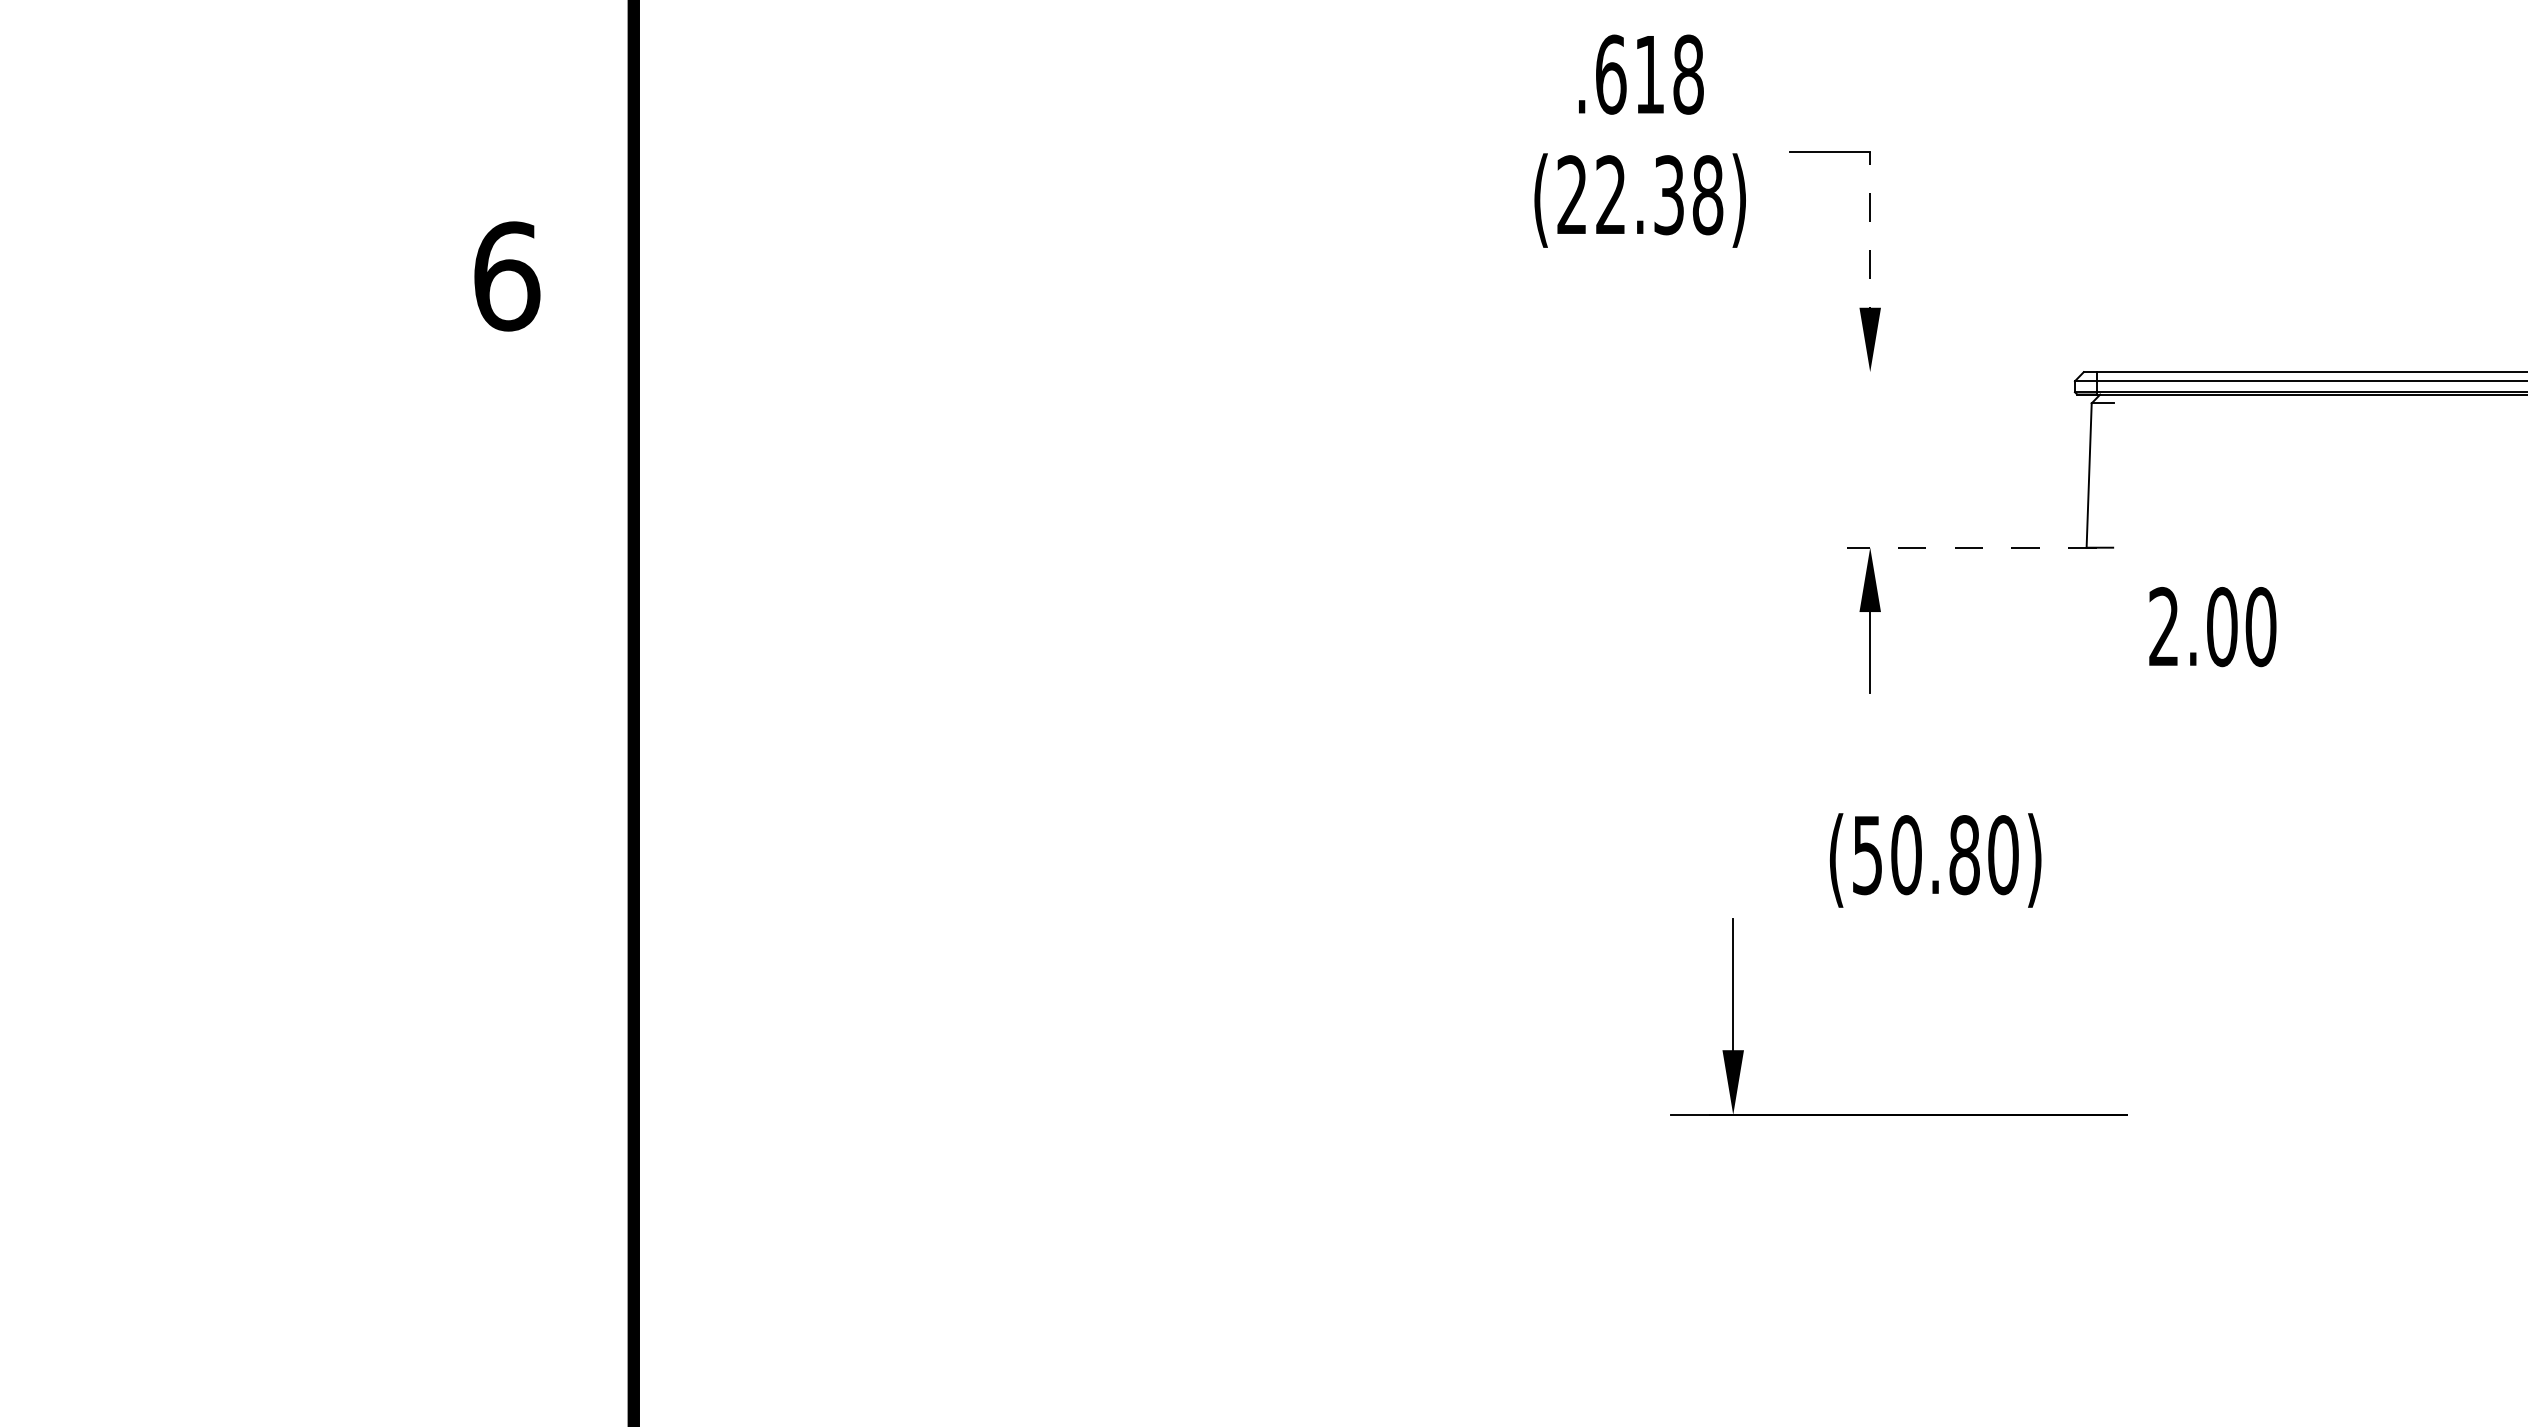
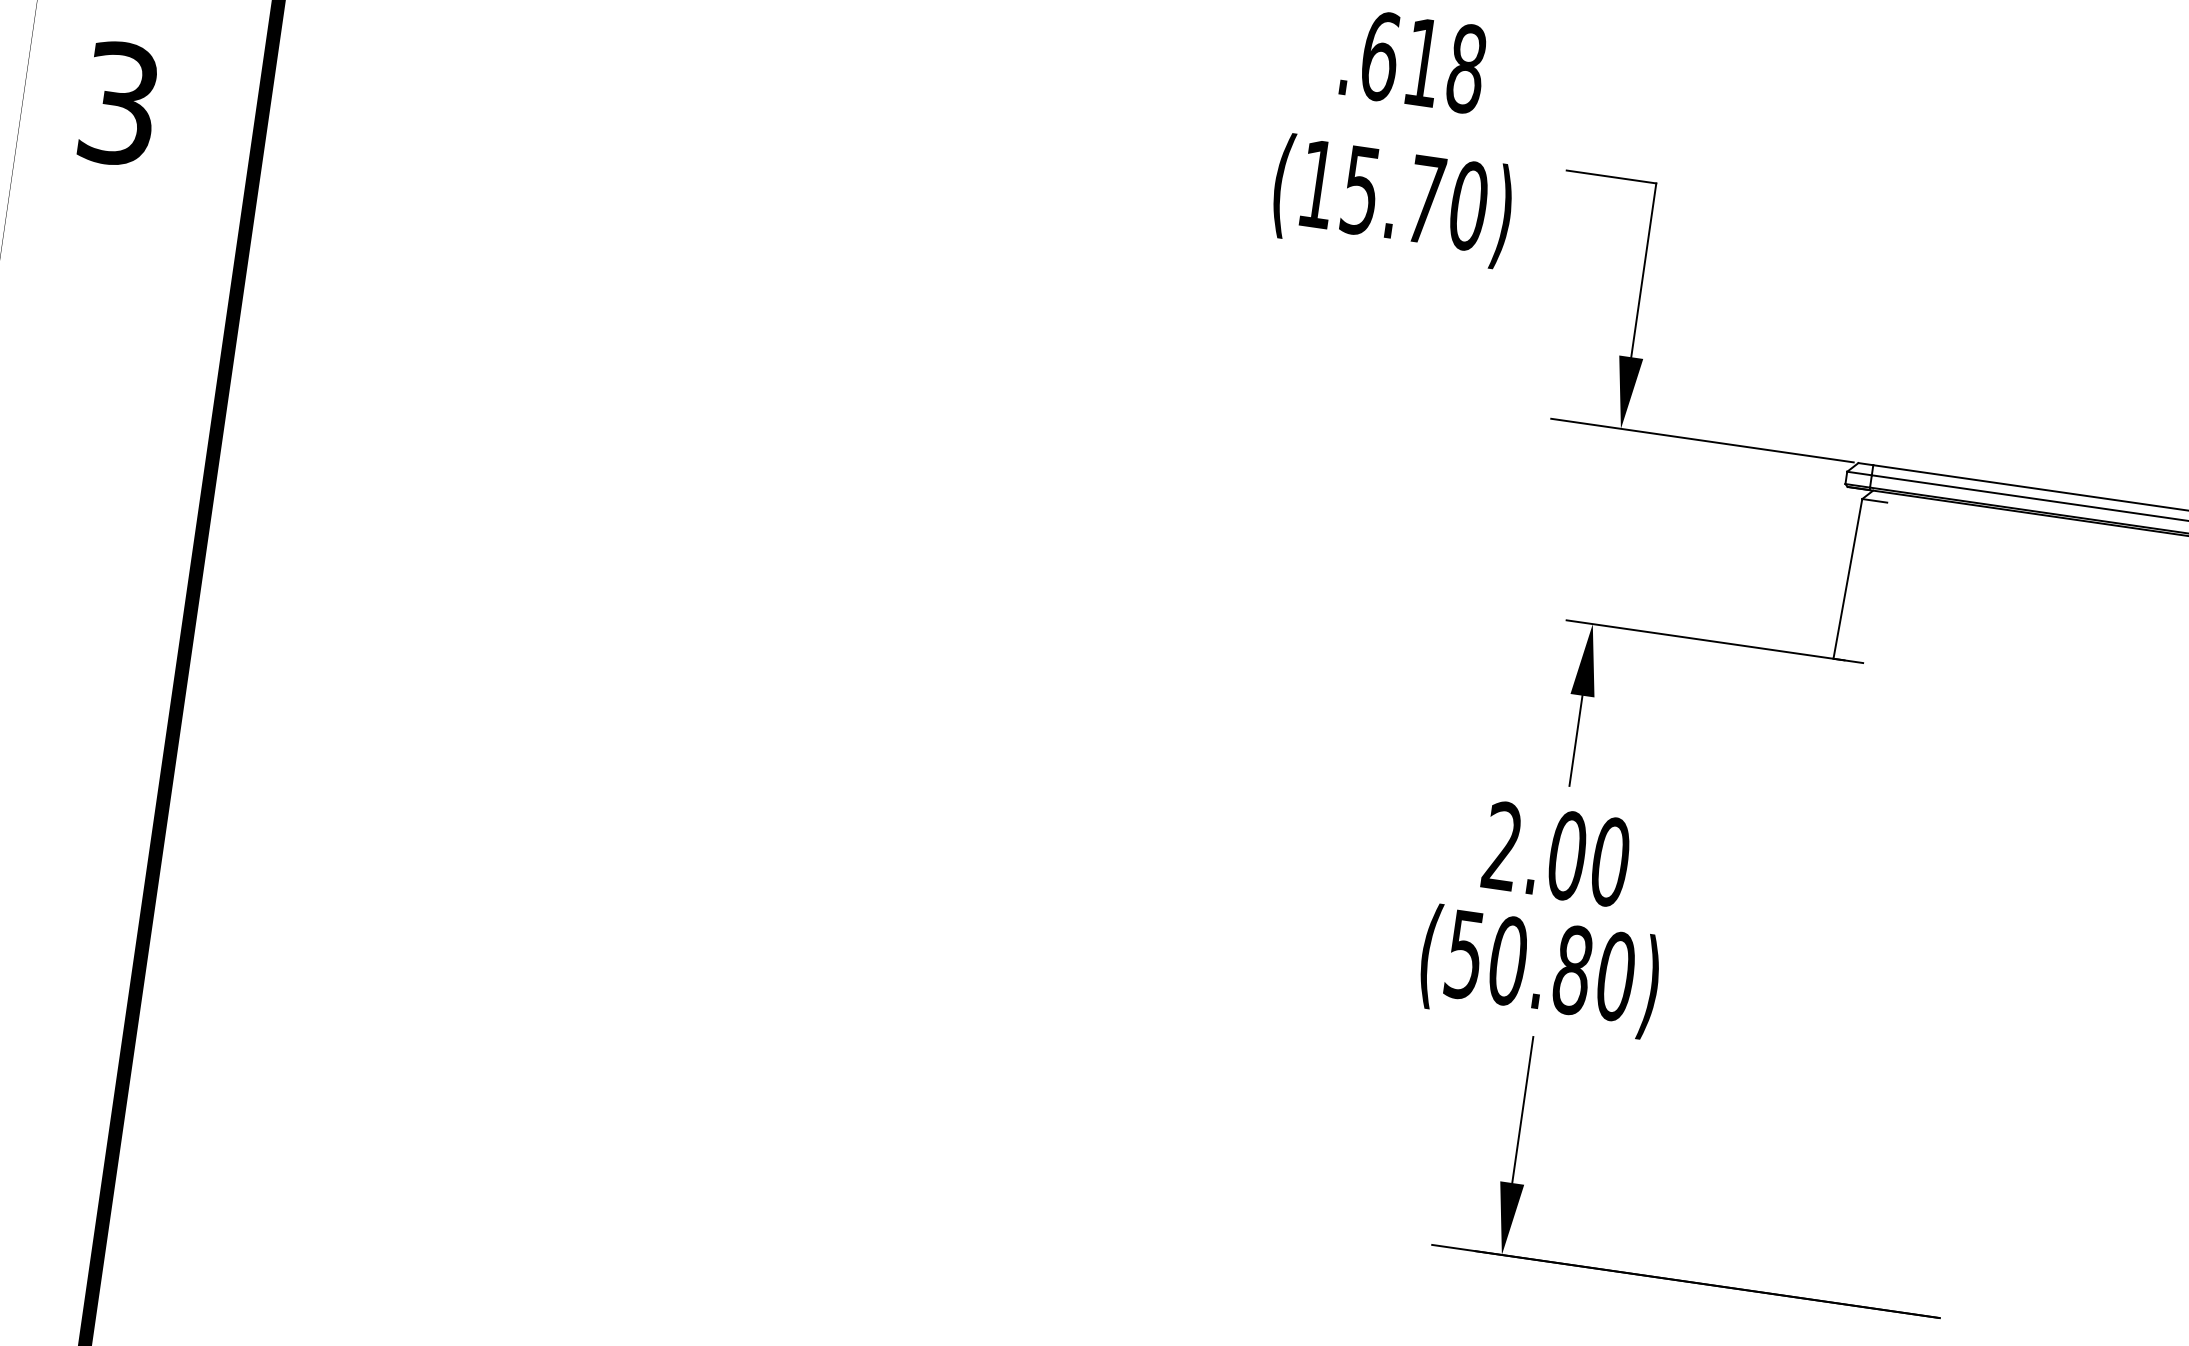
text: (1640, 195) -> (1393, 195), (22.38) -> (15.70)
line: (1870, 243) -> (1641, 285), dashed -> solid
text: (507, 276) -> (120, 104), 6 -> 3
line: (1943, 372) -> (1702, 440), added
line: (1971, 547) -> (1705, 640), dashed -> solid
text: (2212, 627) -> (1556, 854), moved
text: (1935, 860) -> (1539, 971), moved
part: (1898, 1114) -> (1685, 1281), moved

